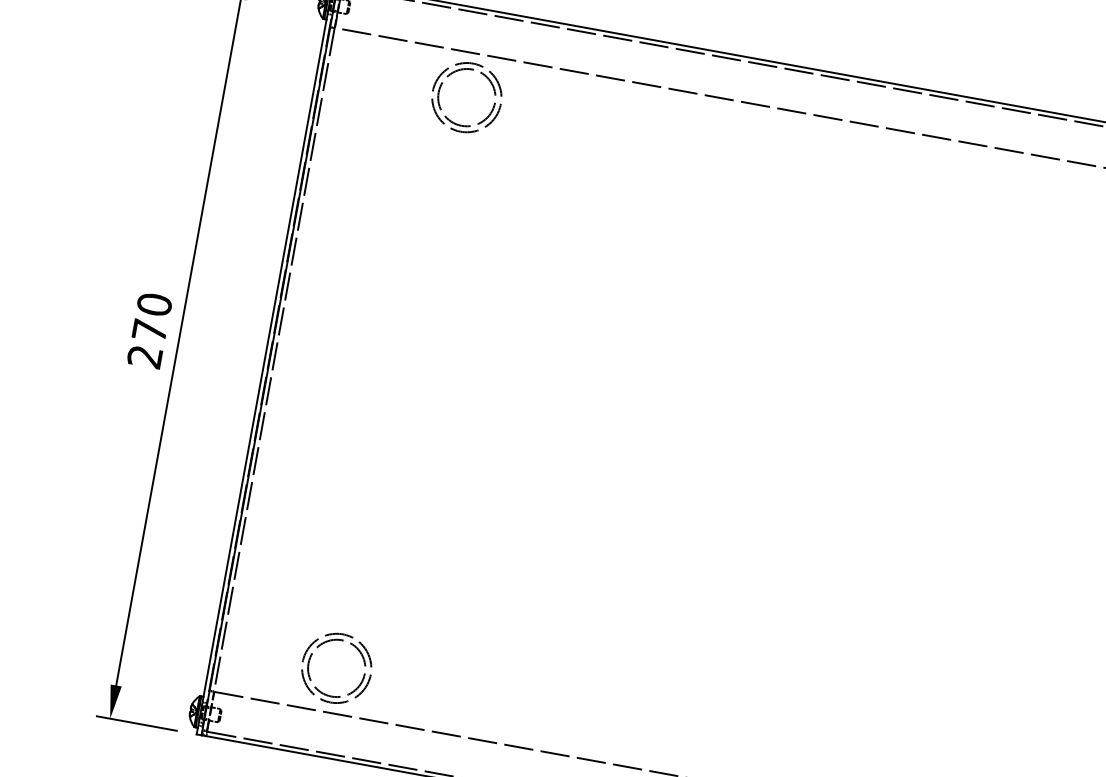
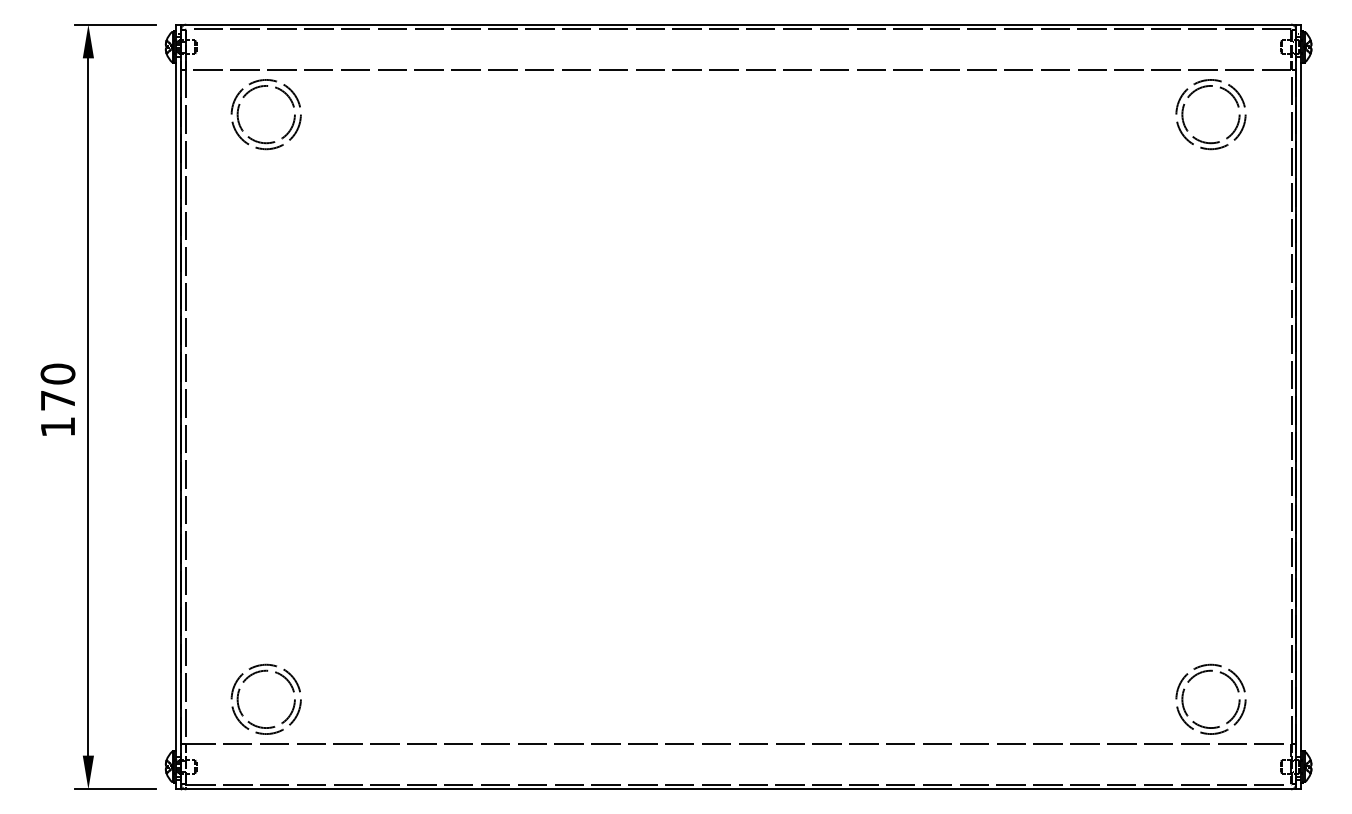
part: (443, 84) -> (240, 105), moved
text: (144, 357) -> (57, 427), 270 -> 170
part: (321, 645) -> (247, 679), moved

